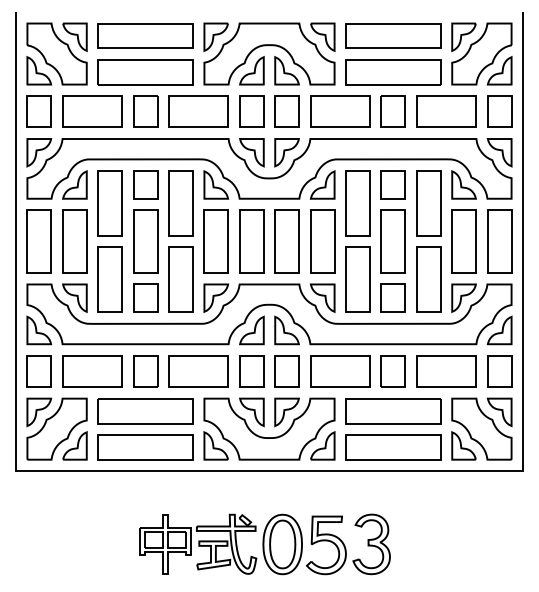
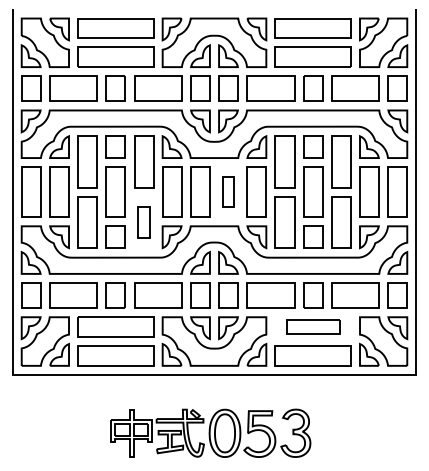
part: (286, 241) -> (228, 192), size x0.6
part: (180, 279) -> (143, 222), size x0.6
part: (393, 411) -> (313, 327), size x0.7

